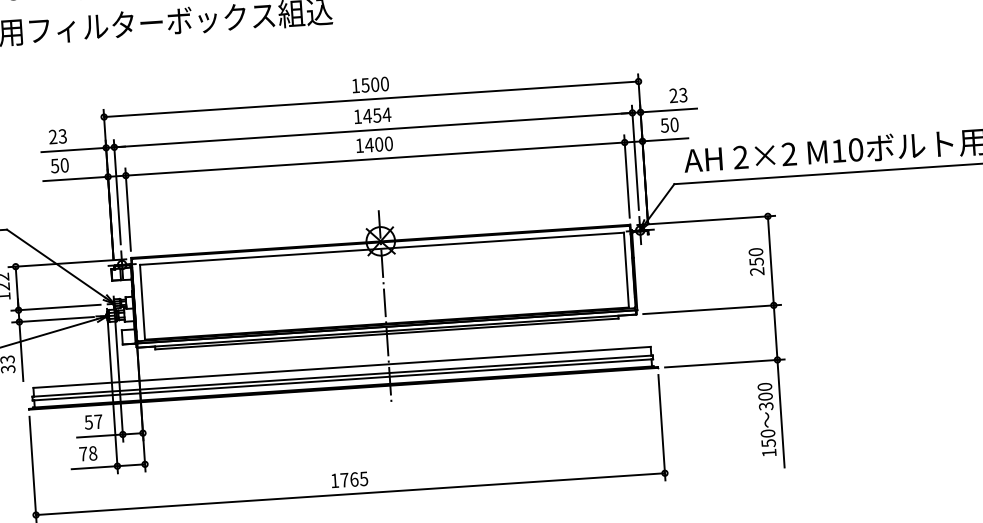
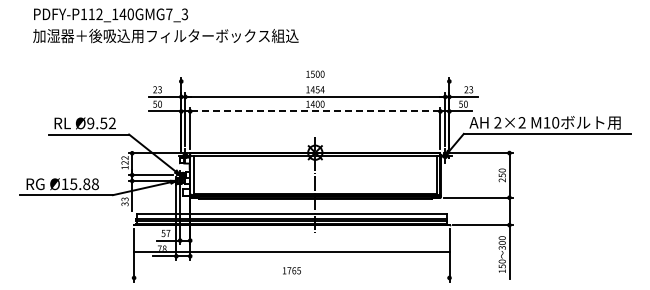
line: (371, 99) -> (315, 81), removed
line: (373, 159) -> (314, 111), solid -> dashed
line: (349, 493) -> (291, 251), moved

